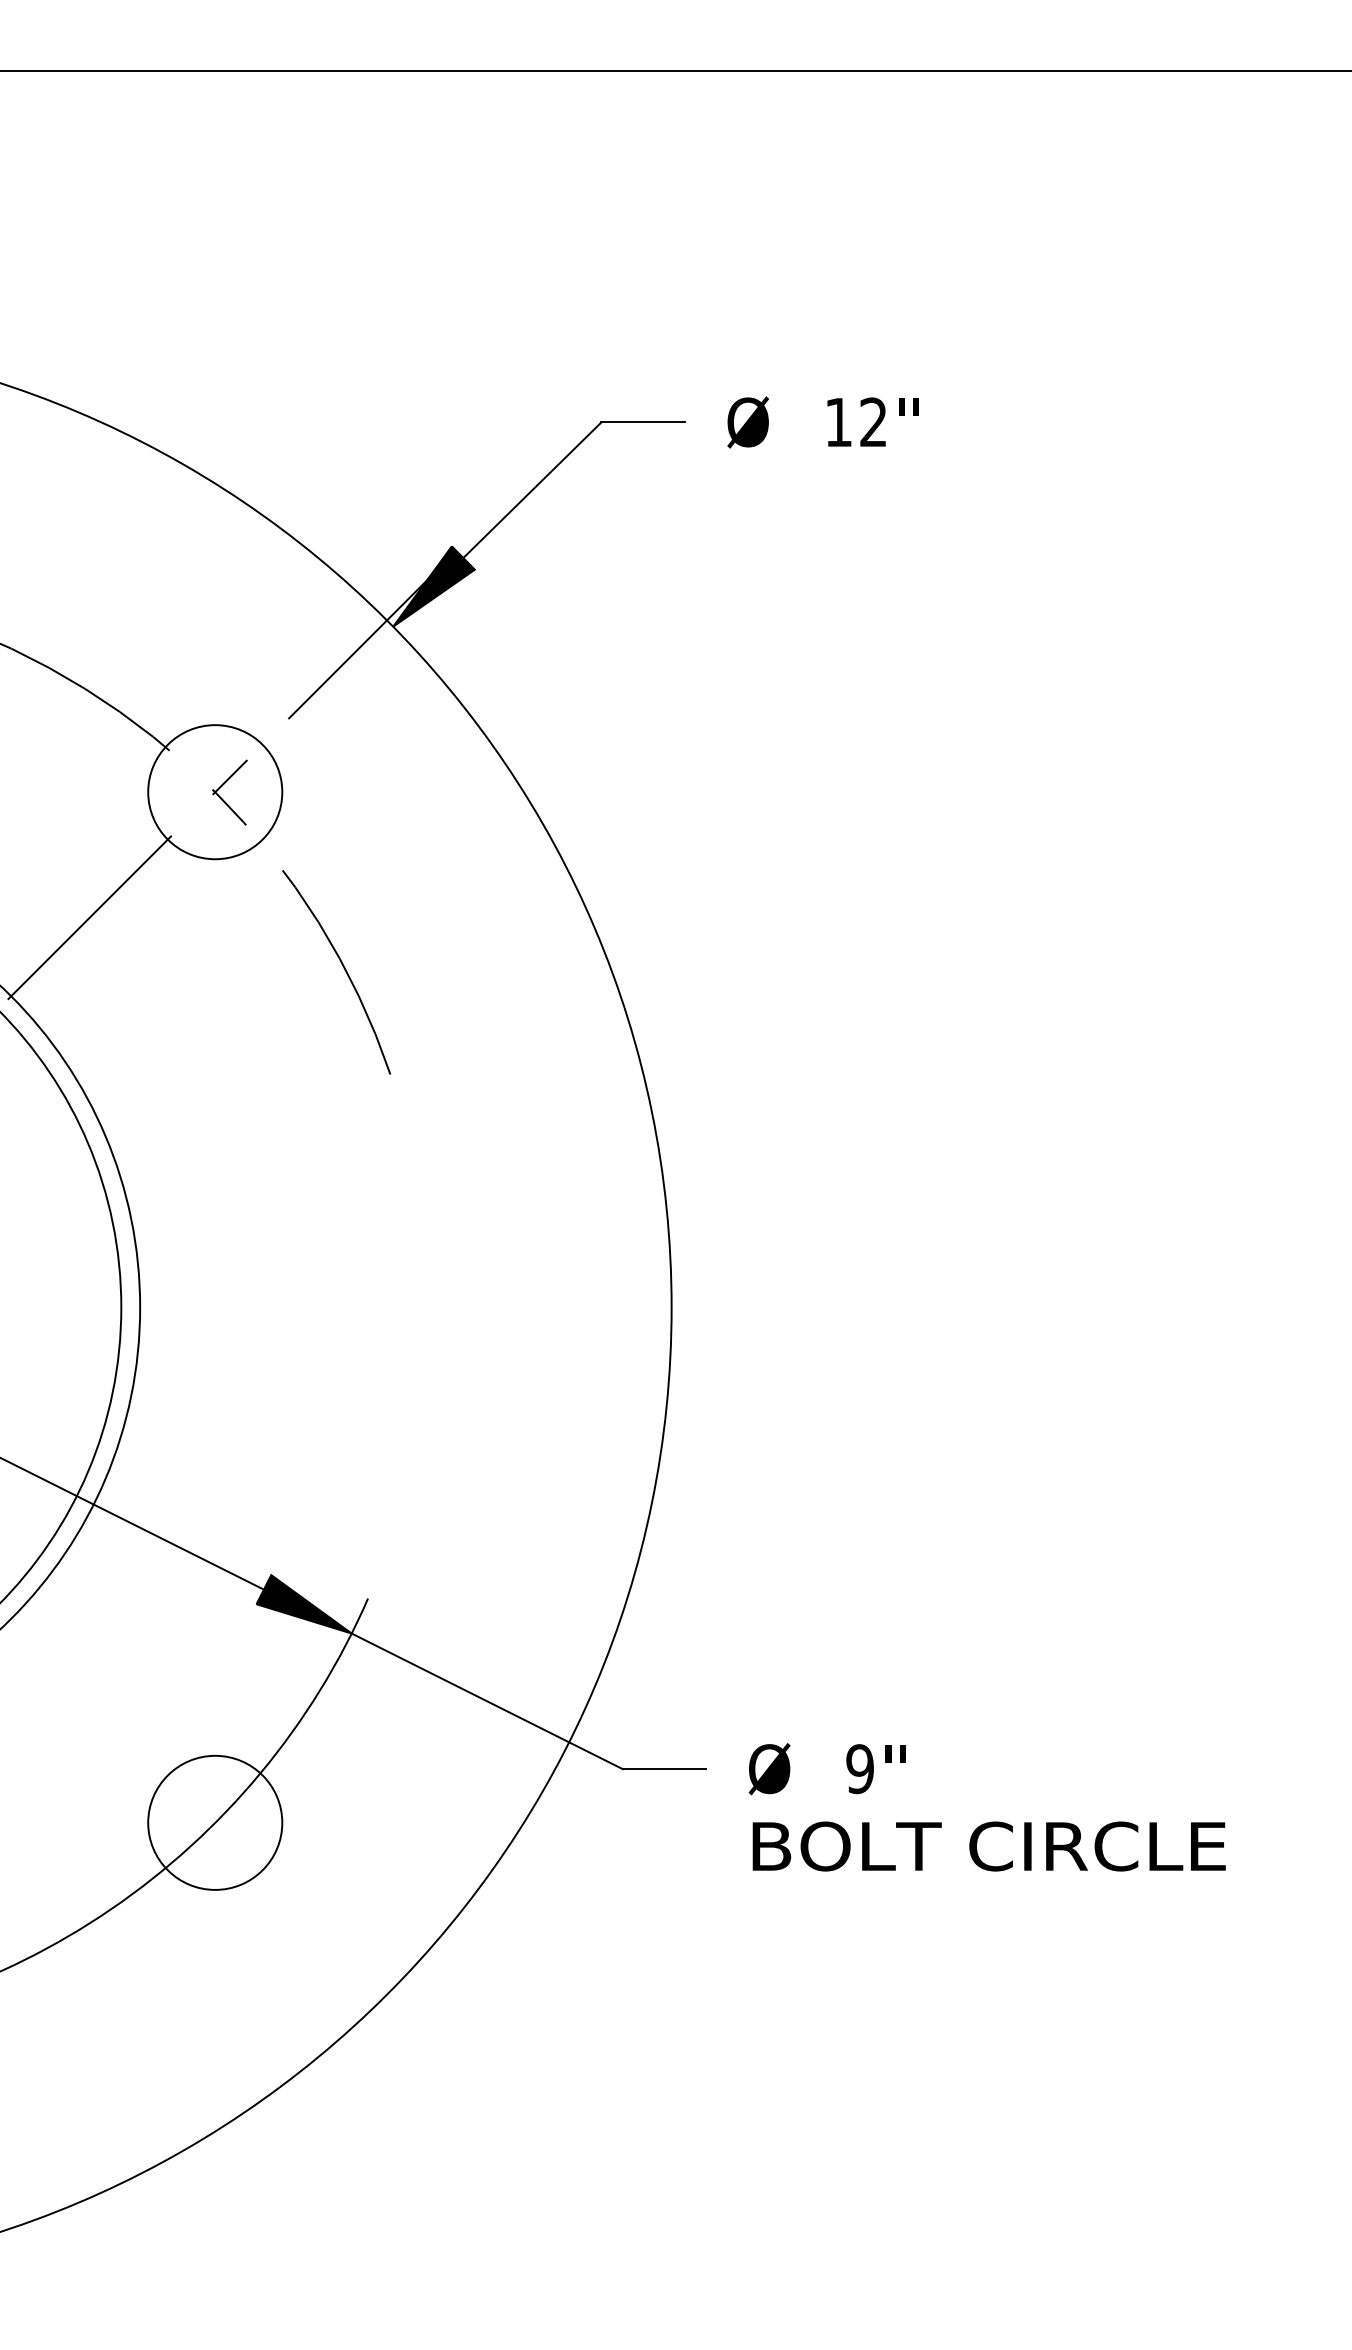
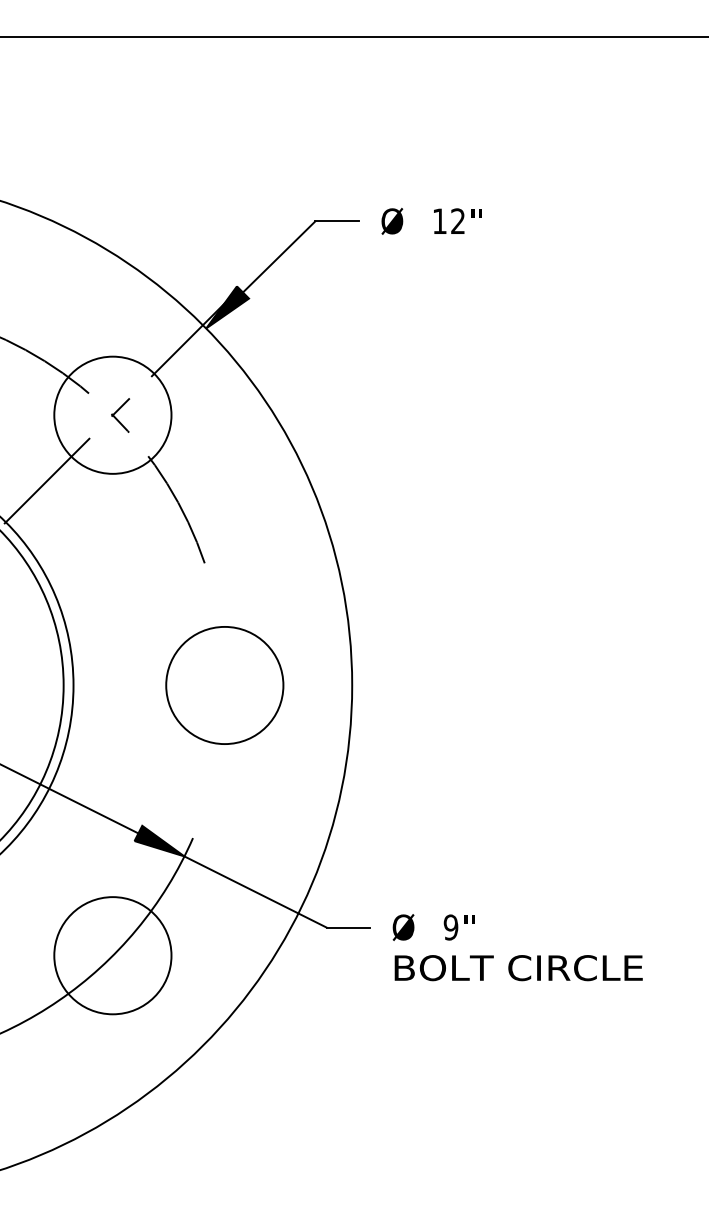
circle: (214, 790) -> (112, 414), size x1.67
circle: (428, 1307) -> (224, 685), added
circle: (214, 1822) -> (112, 955), size x1.67

